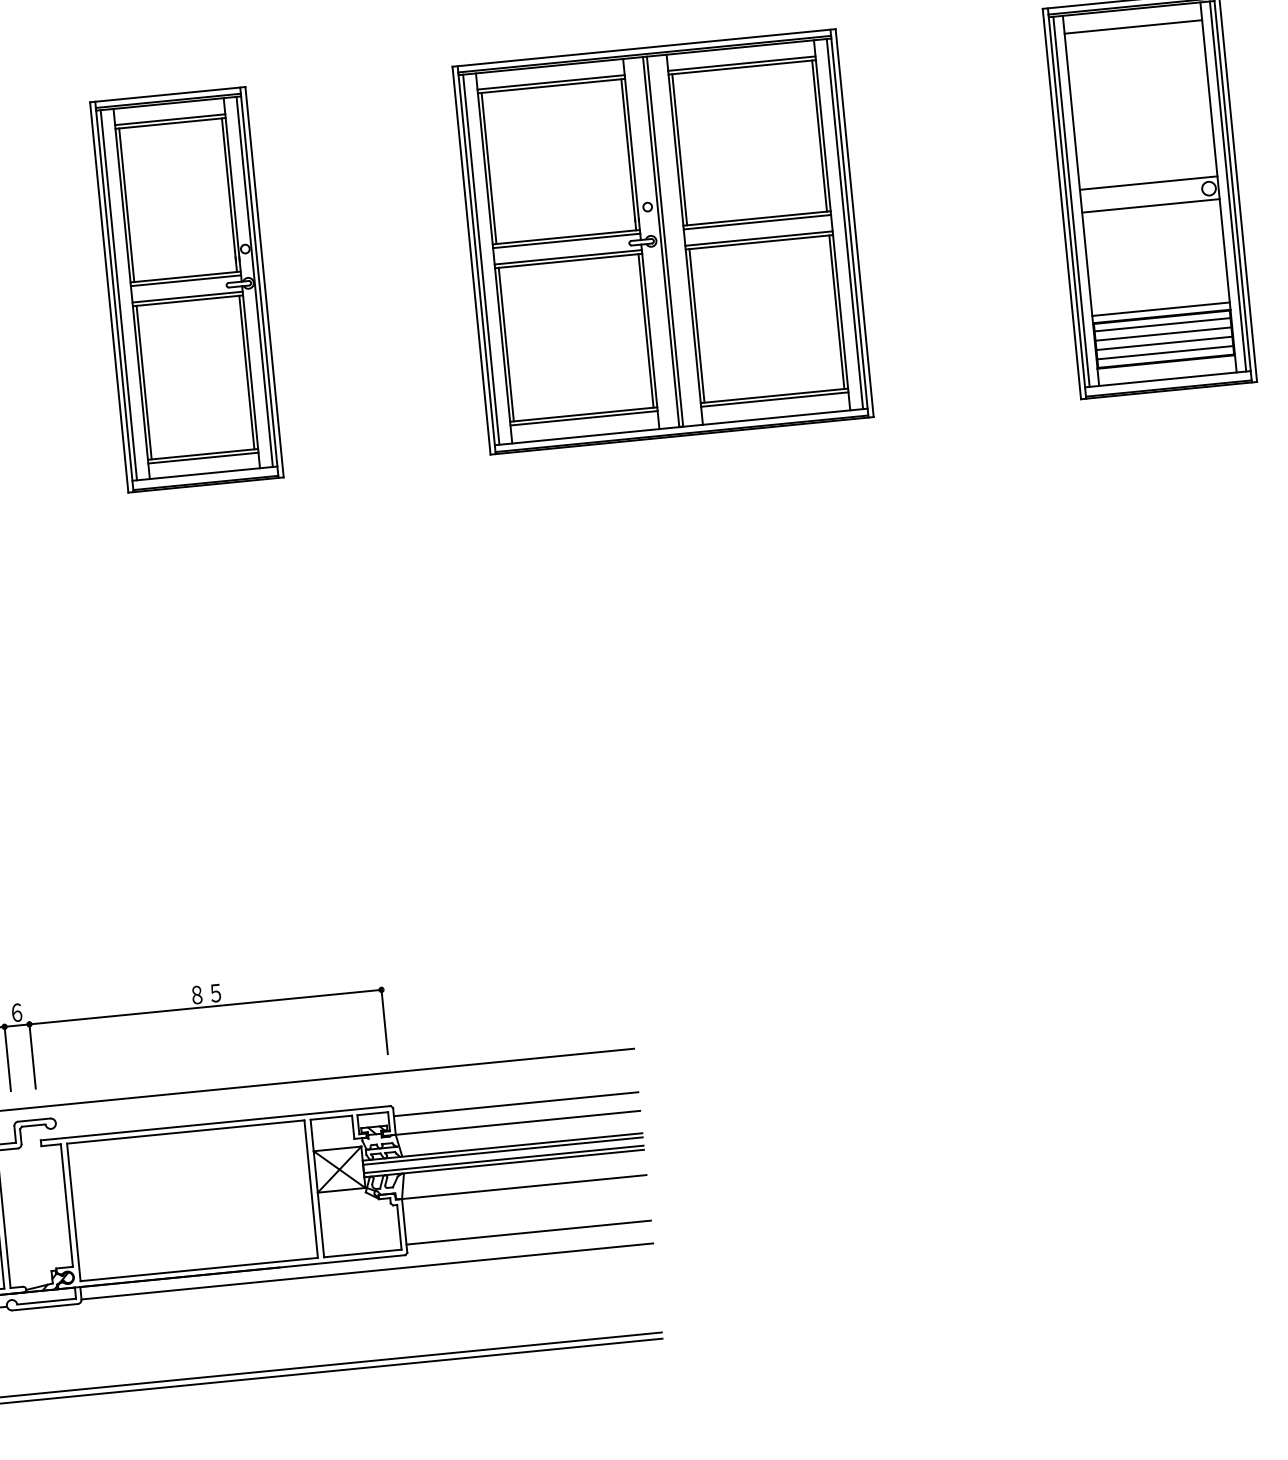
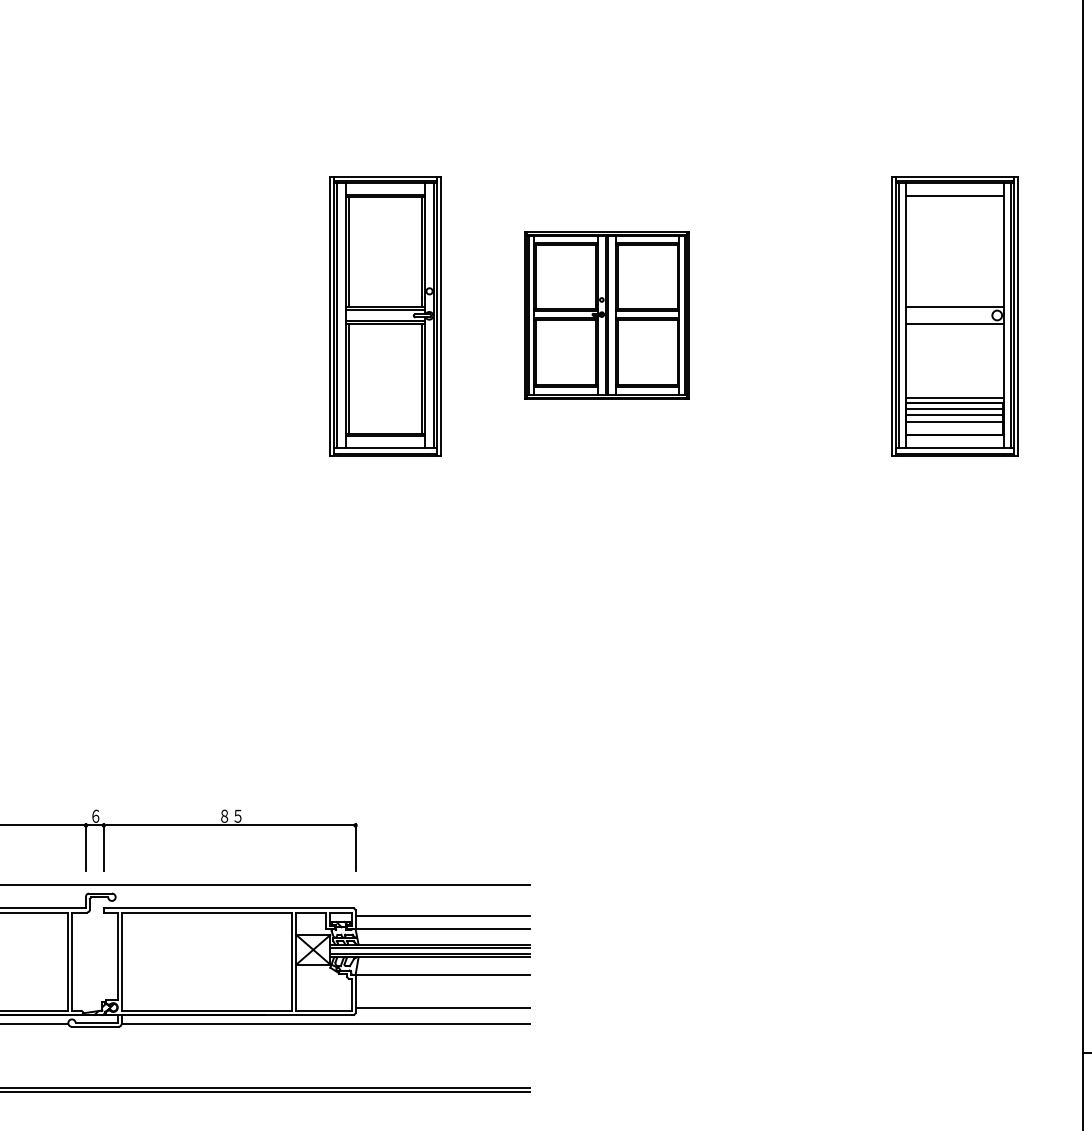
part: (662, 242) -> (606, 315), size x0.6
part: (187, 290) -> (385, 316), moved
line: (1164, 352) -> (954, 428), removed

